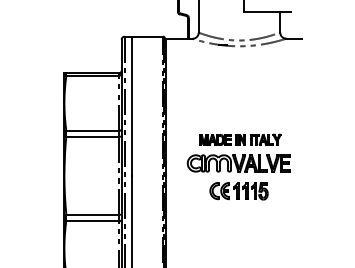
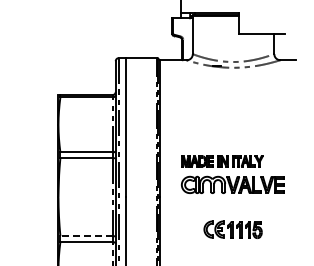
part: (240, 139) -> (222, 161), moved
part: (238, 191) -> (232, 230), moved
line: (91, 214) -> (85, 236), solid -> dashed

